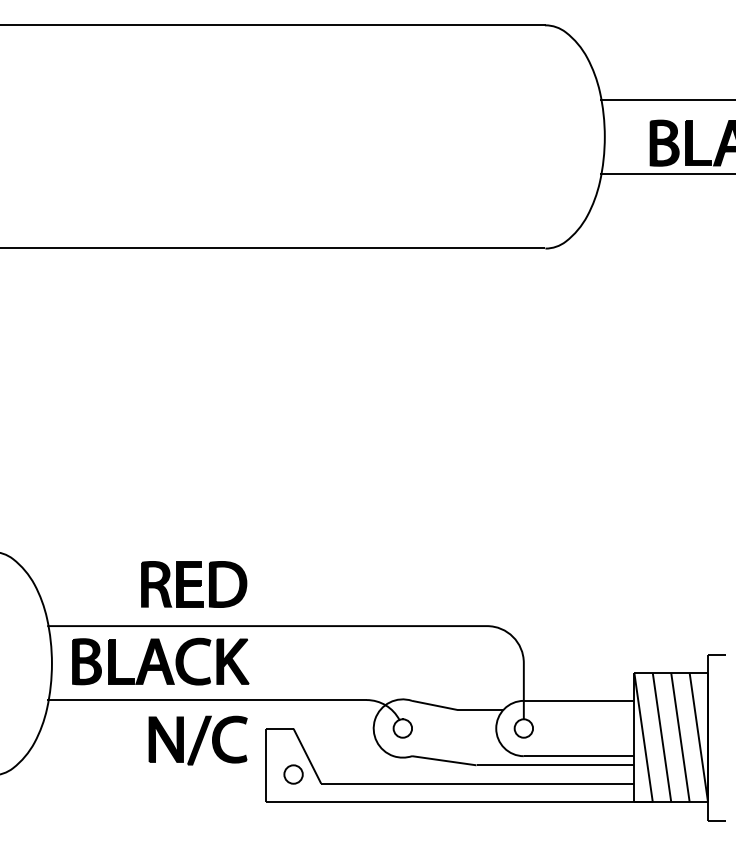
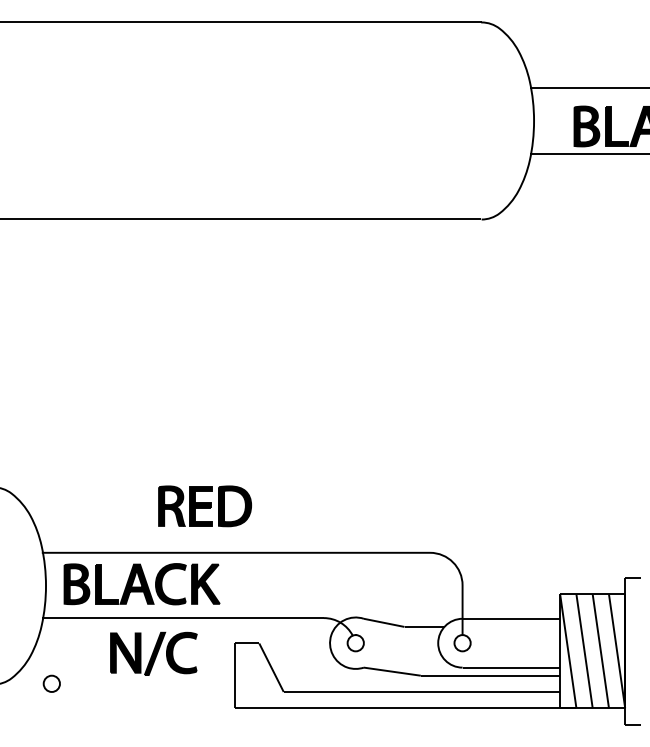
part: (194, 584) -> (205, 506), moved
part: (197, 740) -> (153, 653), moved
part: (293, 774) -> (51, 683), moved

